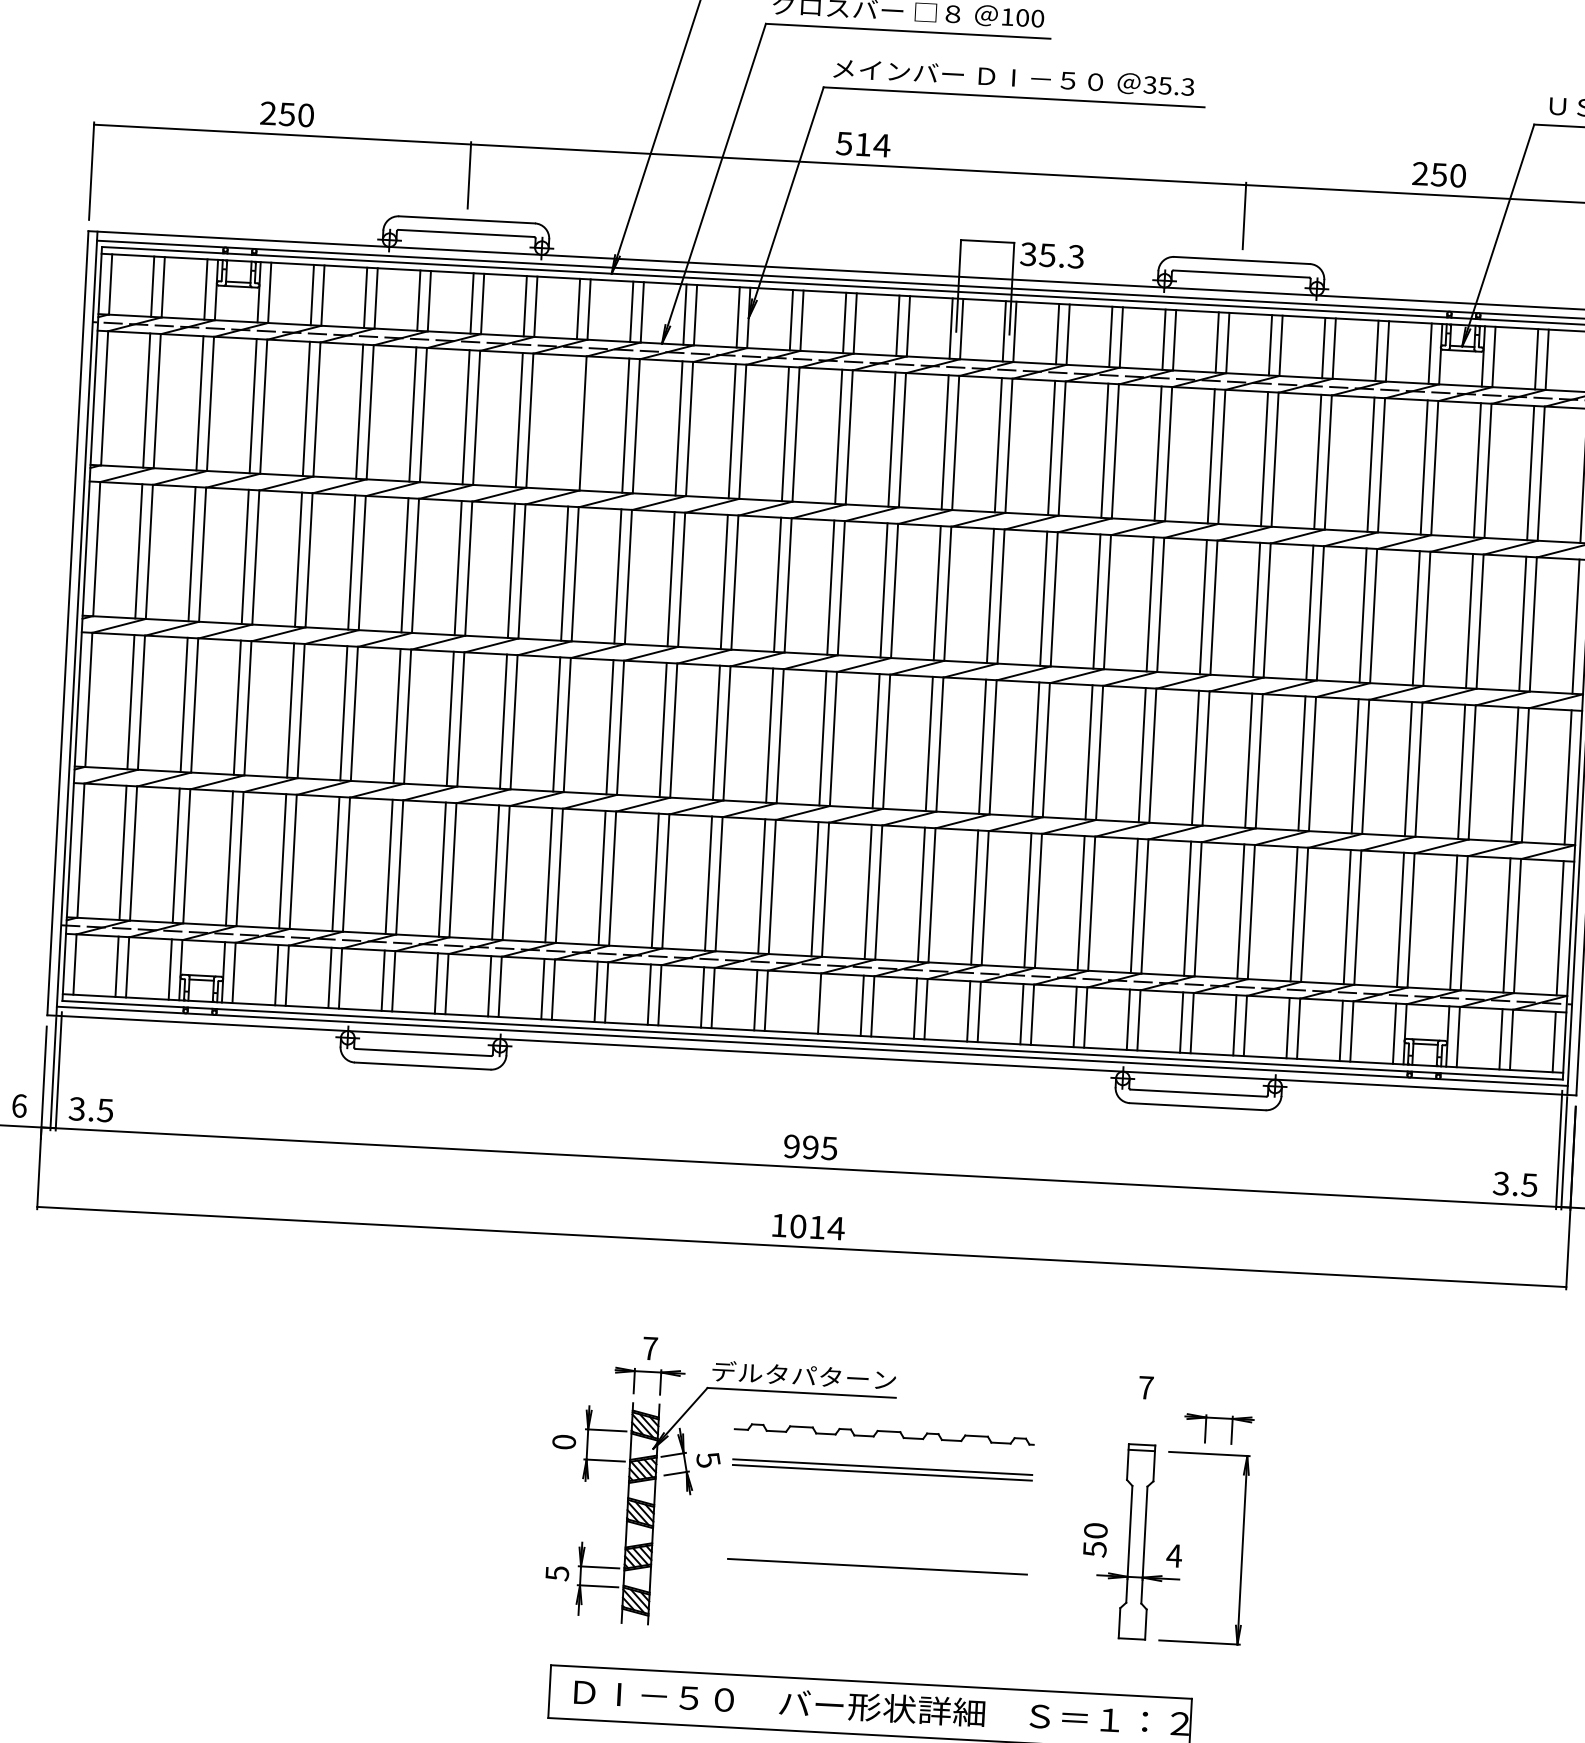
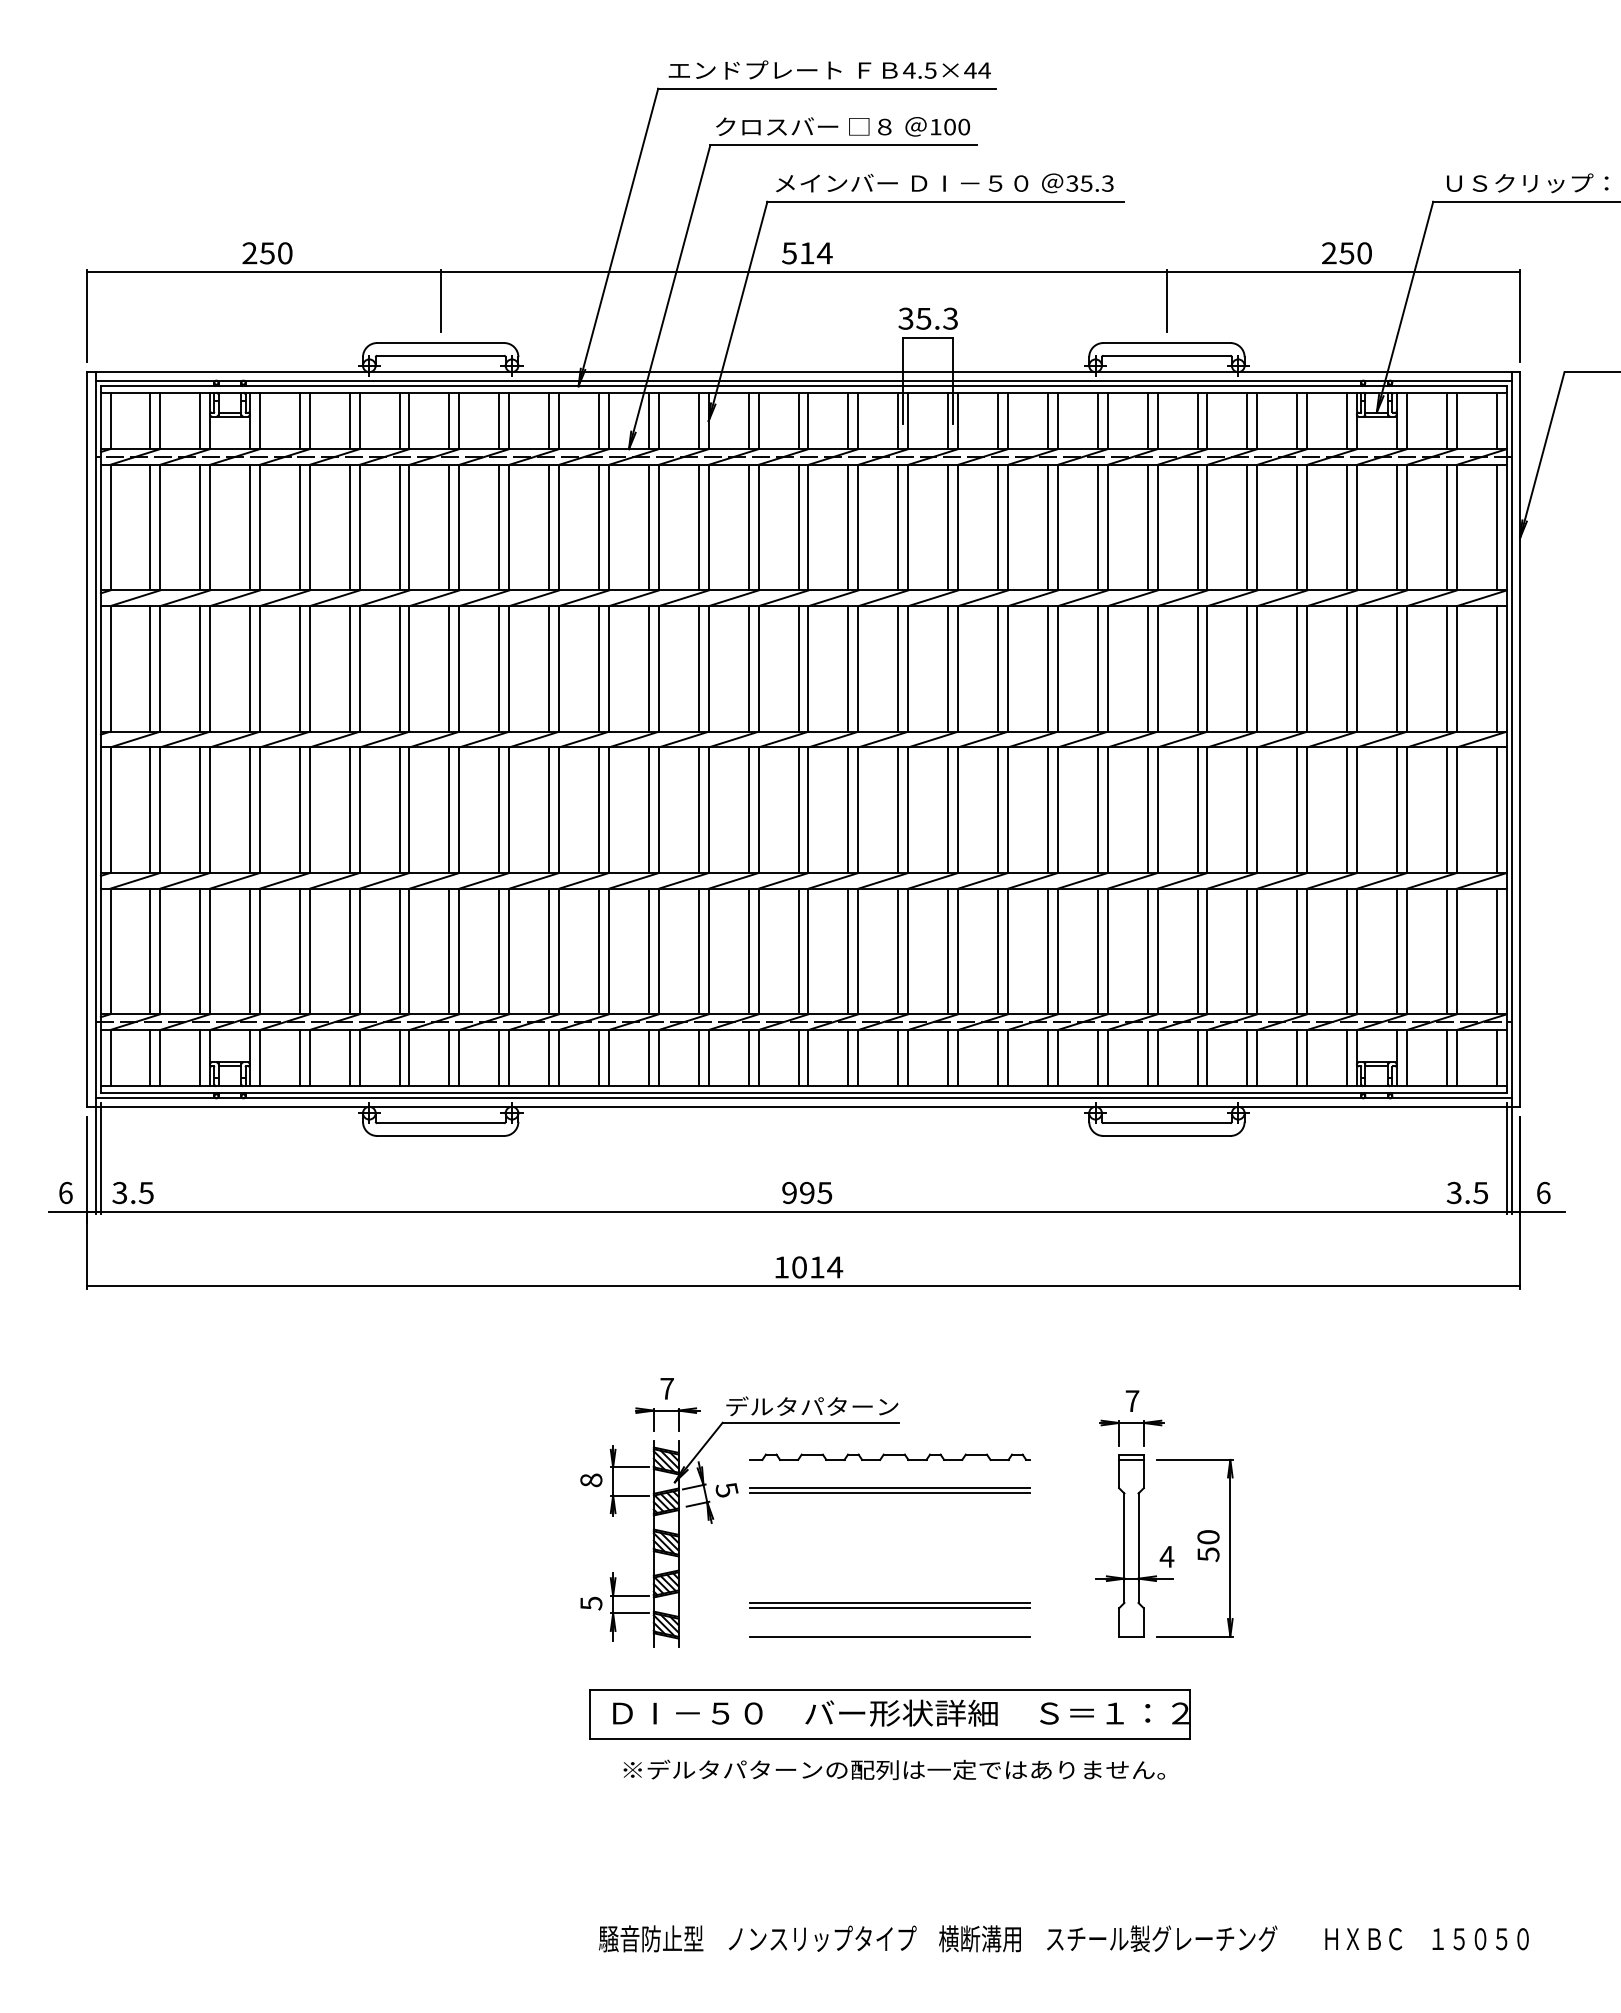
text: (1051, 255) -> (927, 318), moved
line: (572, 422) -> (549, 527), added
line: (808, 1002) -> (798, 1057), added
part: (1219, 1418) -> (1131, 1423), moved
text: (564, 1442) -> (591, 1480), 0 -> 8
text: (1095, 1540) -> (1208, 1546), moved
line: (876, 1566) -> (889, 1636), moved
part: (875, 1592) -> (889, 1605), added

